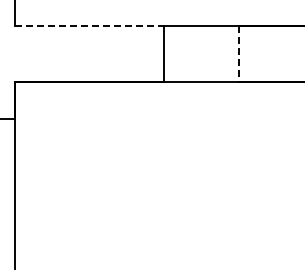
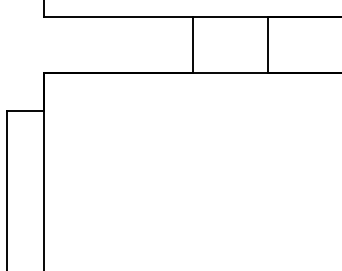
line: (89, 25) -> (118, 17), dashed -> solid
line: (238, 53) -> (267, 45), dashed -> solid

